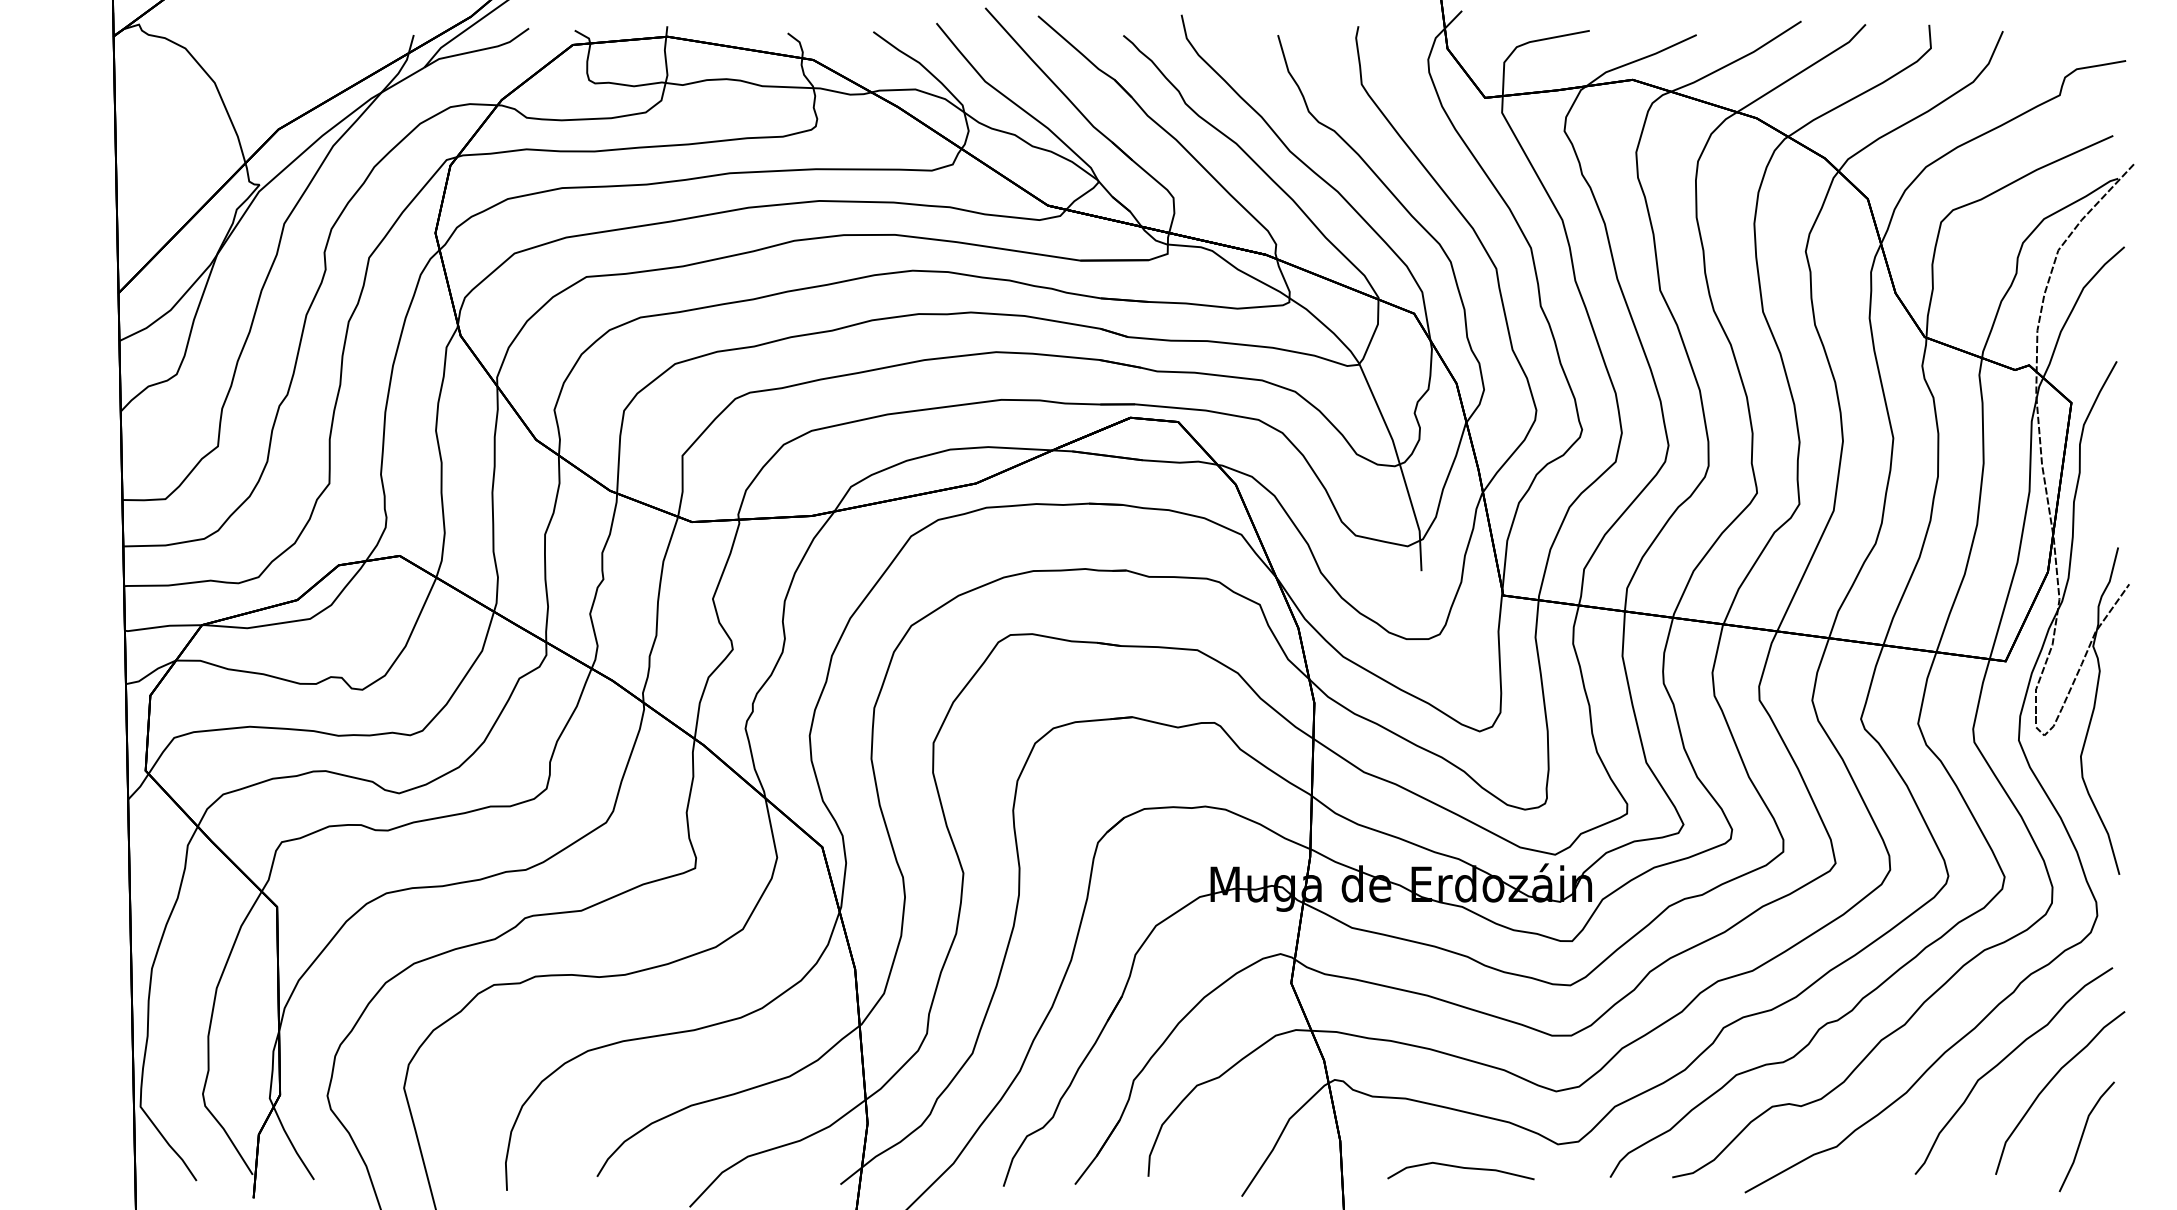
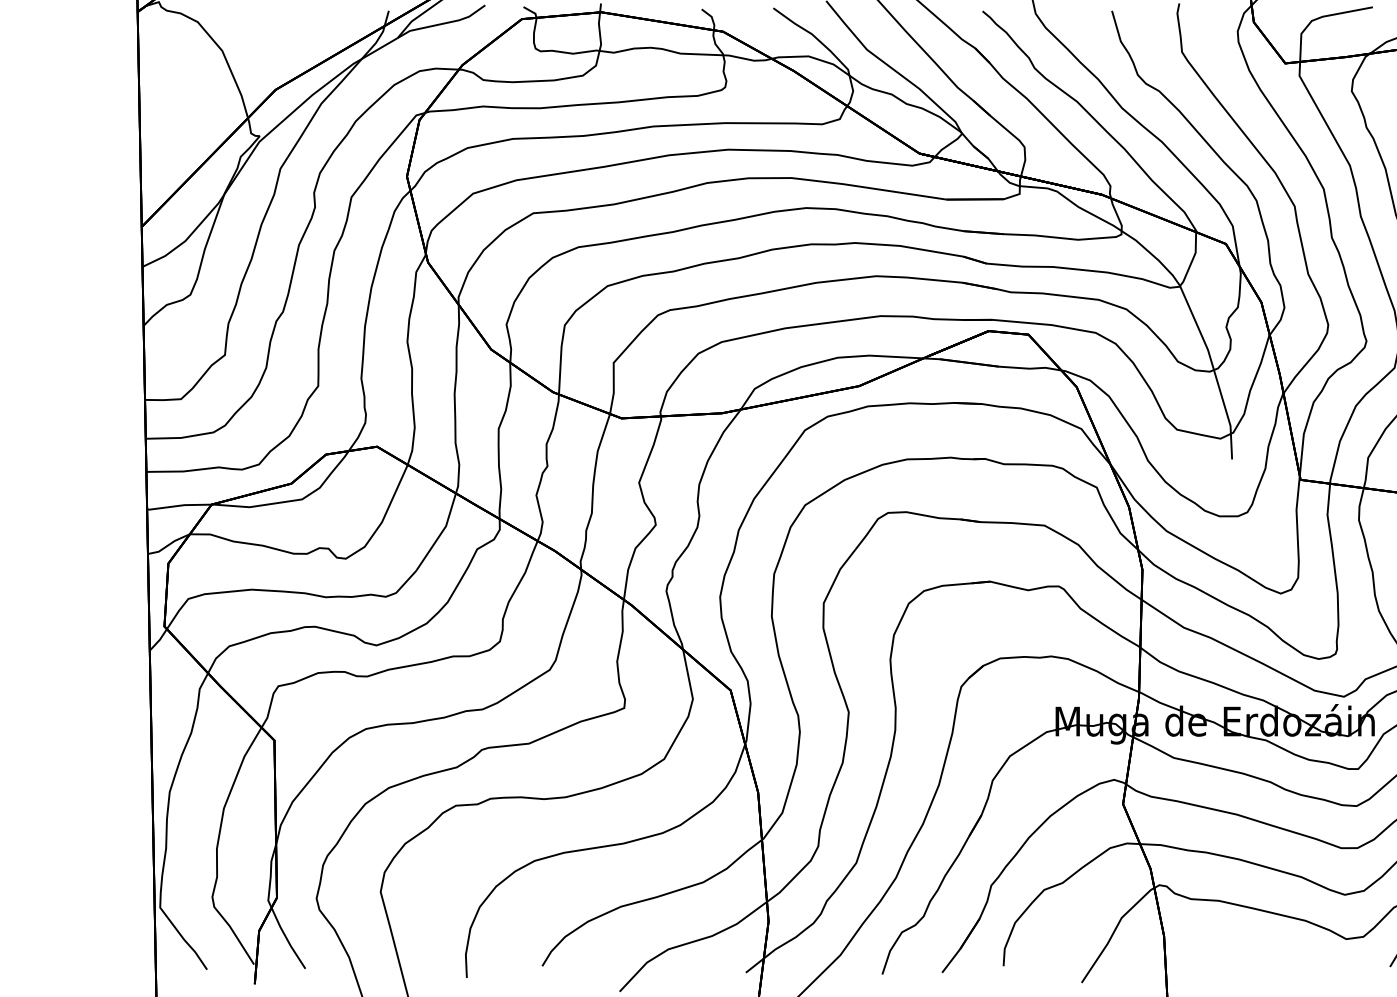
curve: (1460, 1168) -> (1264, 959), removed

